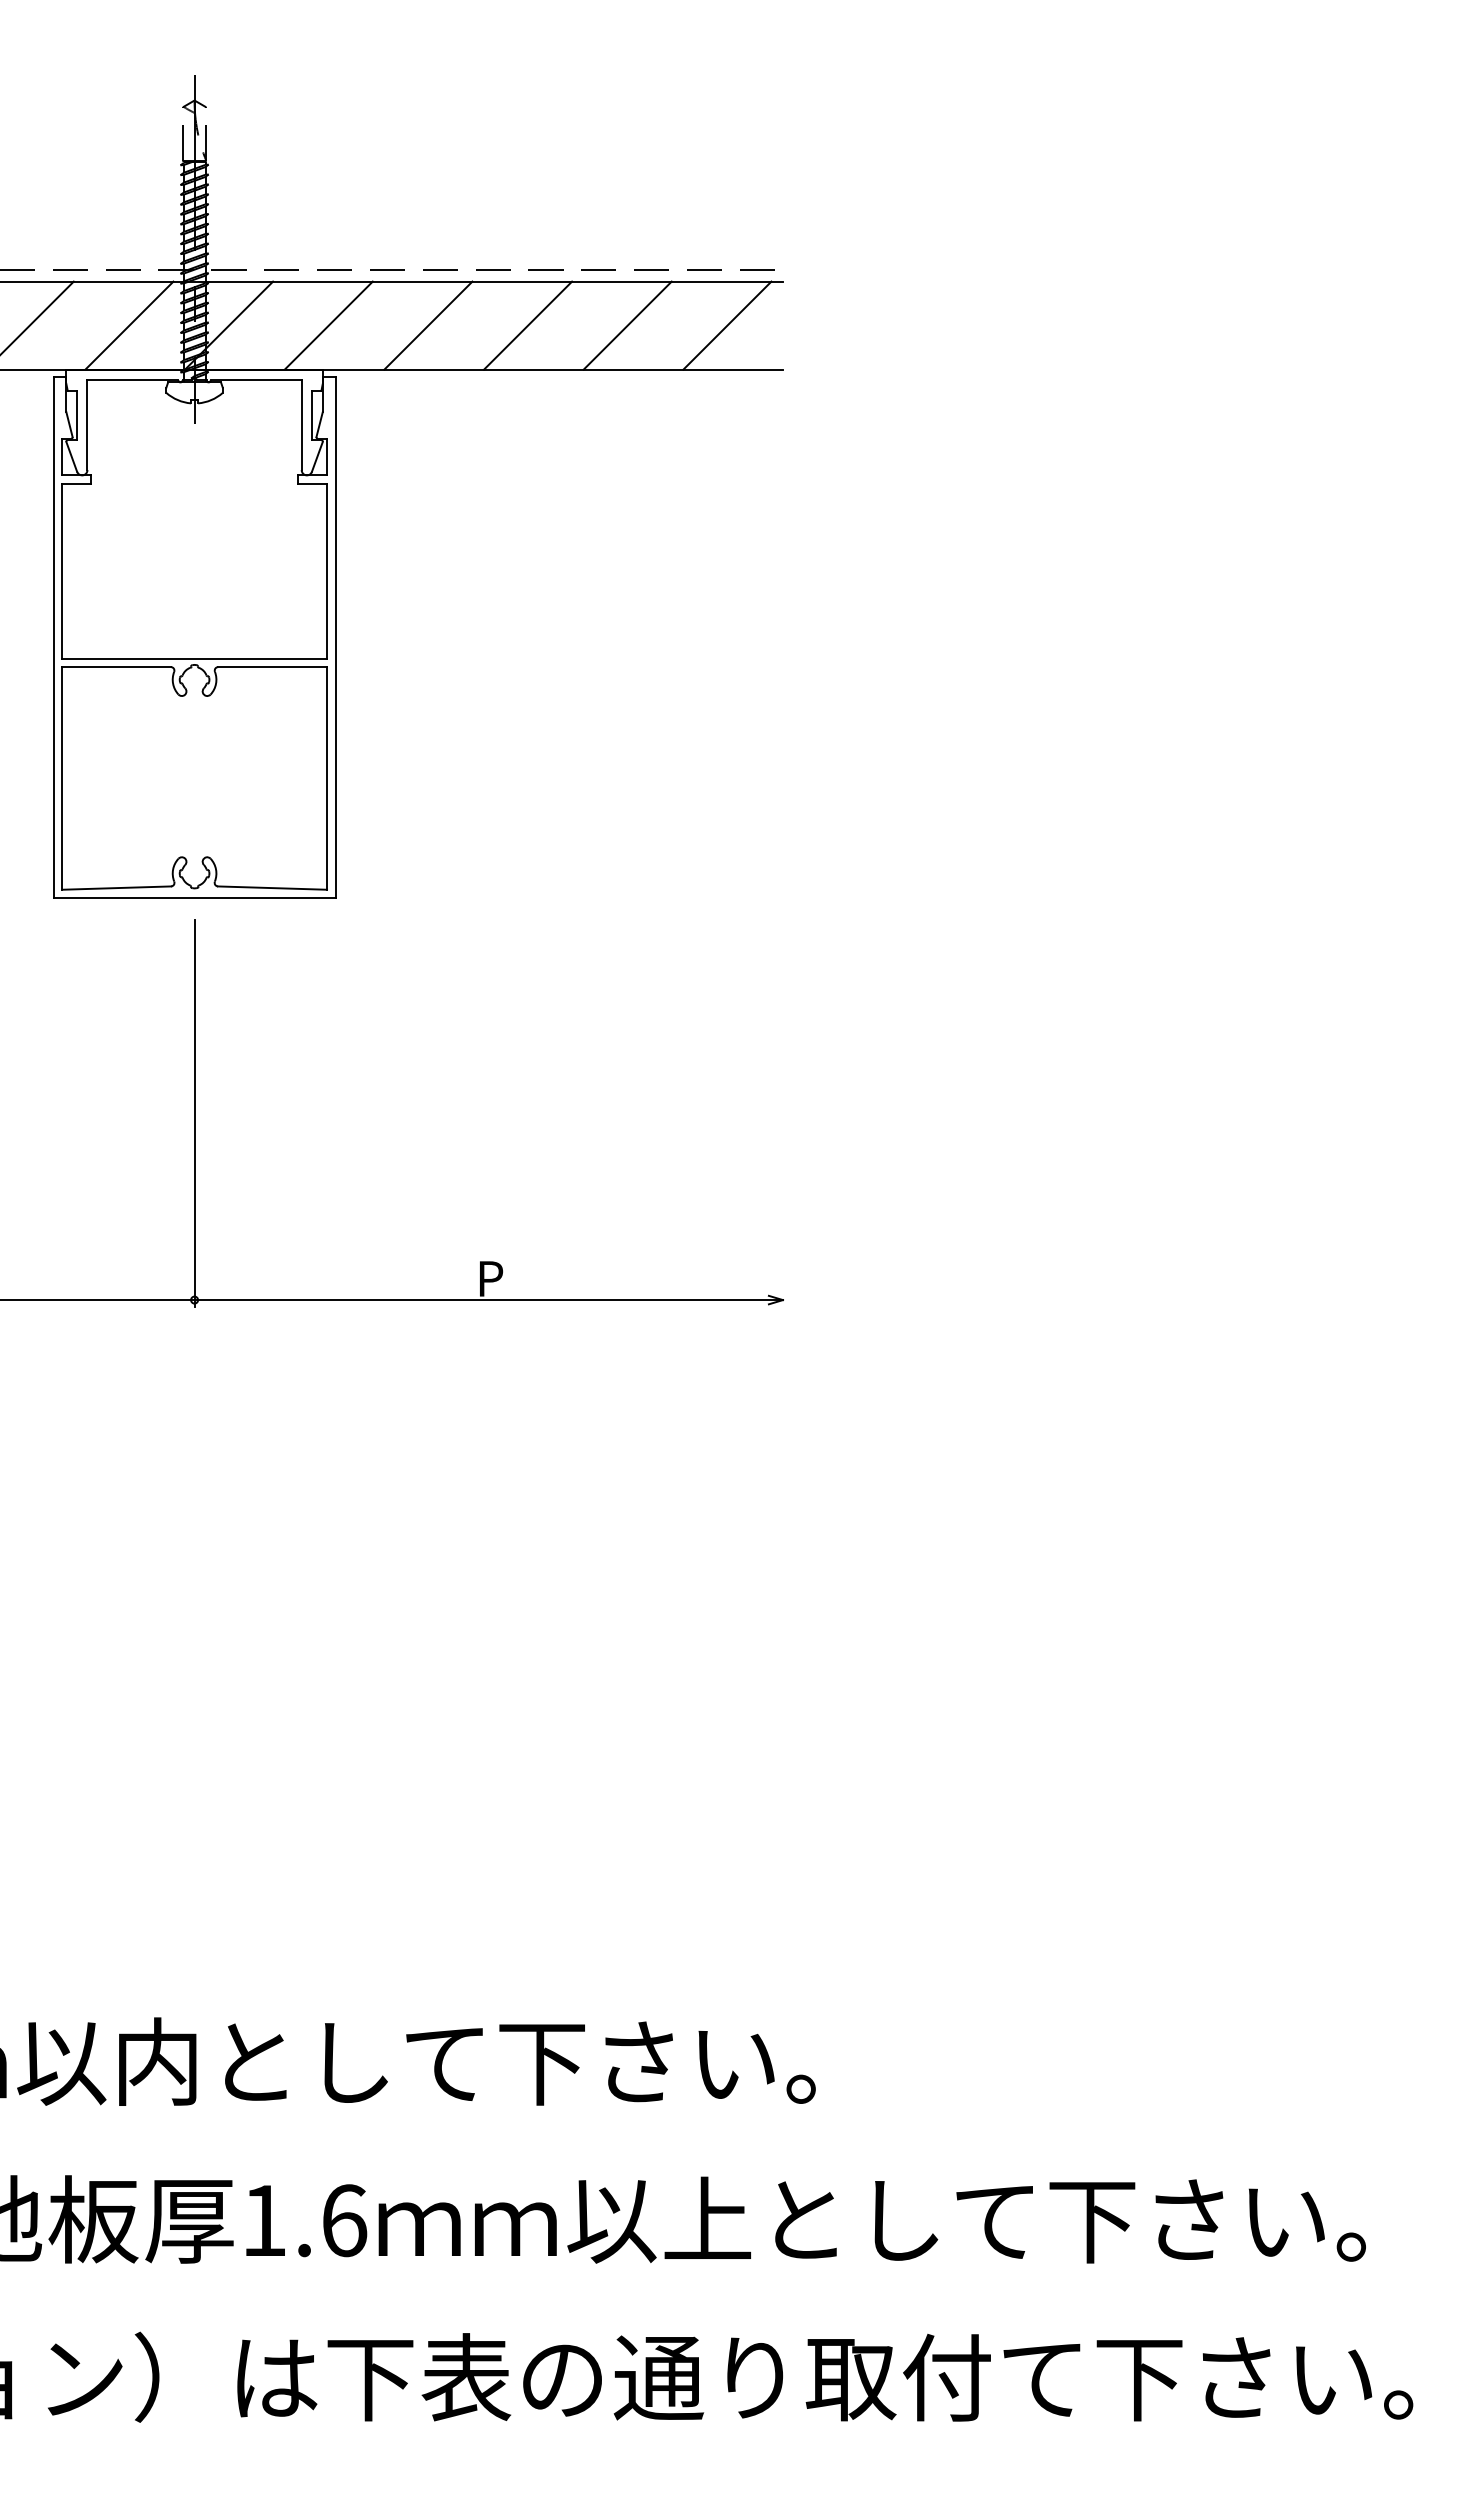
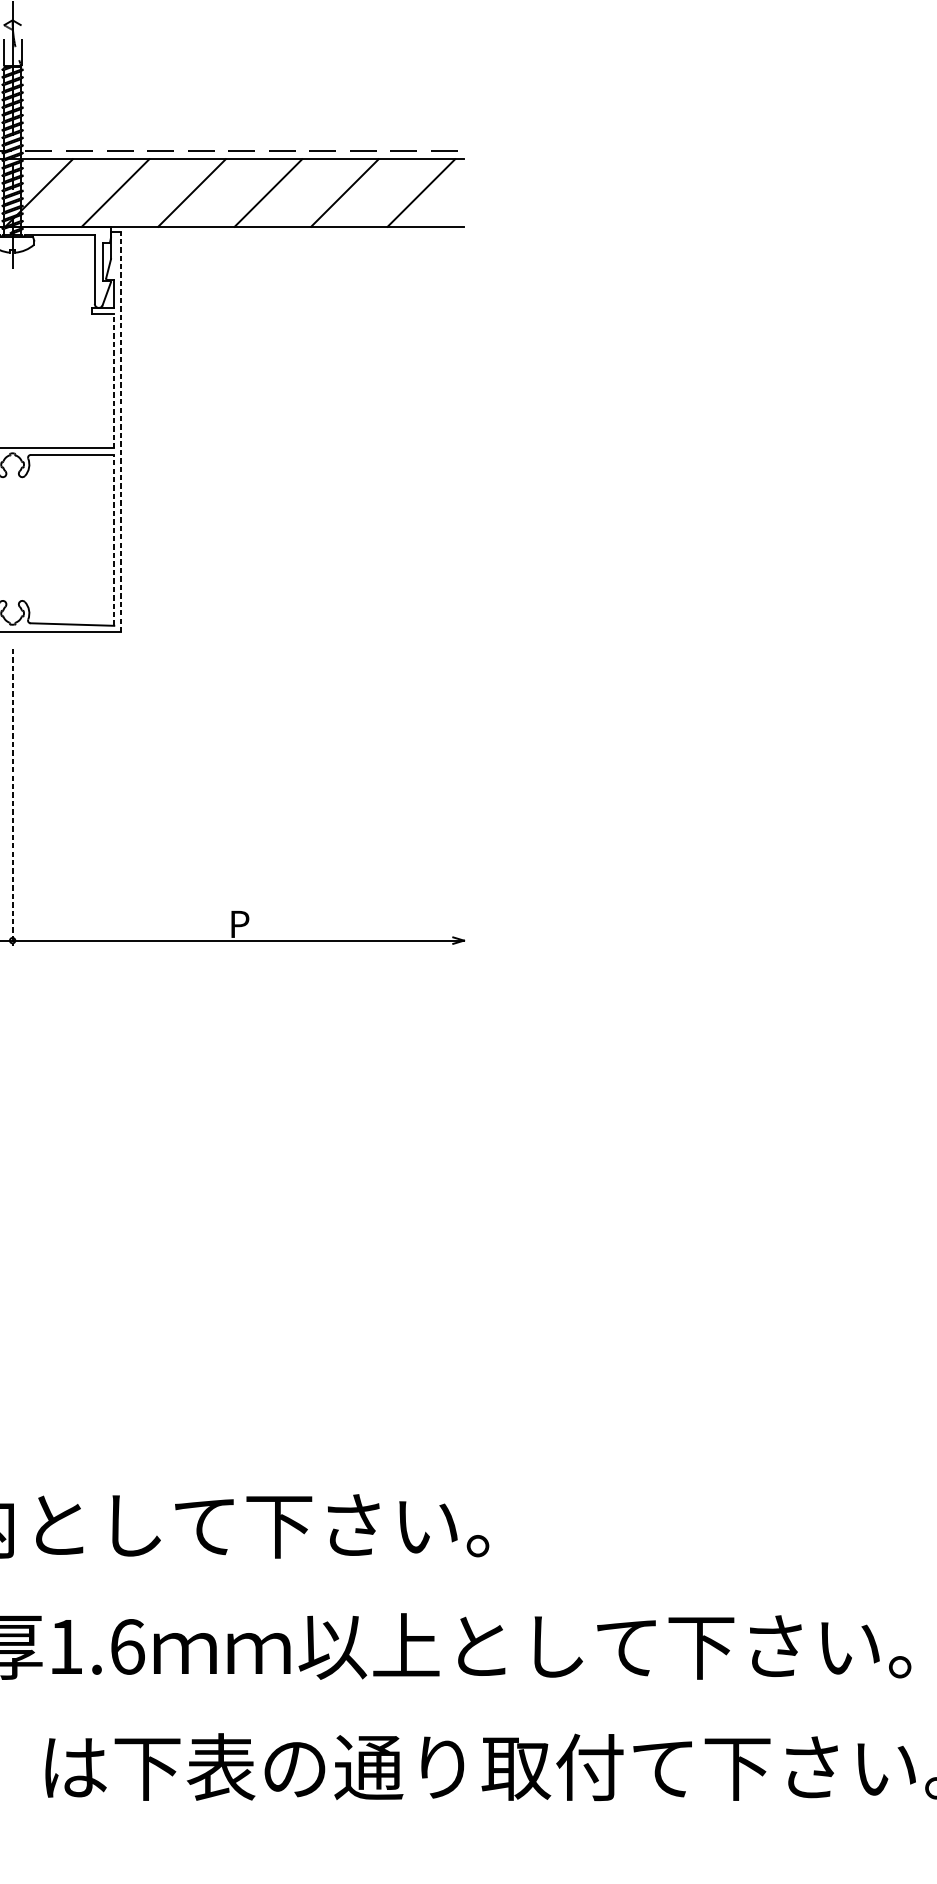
line: (327, 570) -> (114, 380), solid -> dashed
line: (335, 637) -> (120, 432), solid -> dashed
line: (327, 777) -> (114, 539), solid -> dashed
line: (194, 1113) -> (12, 797), solid -> dashed

